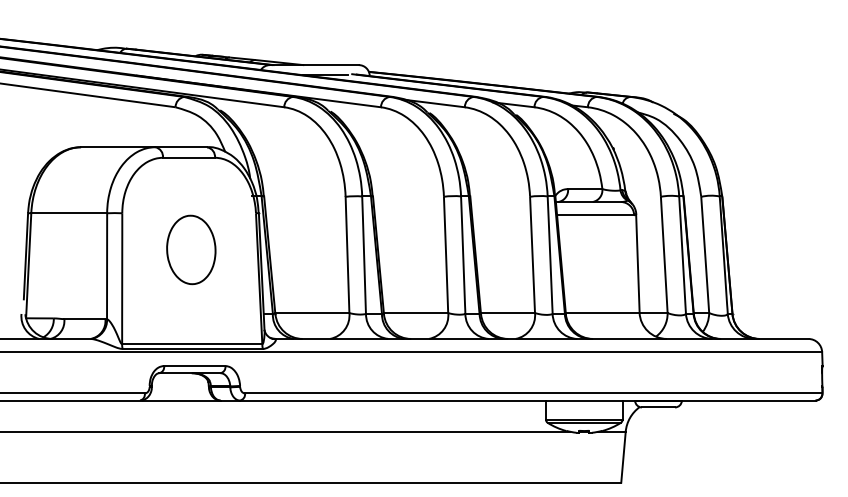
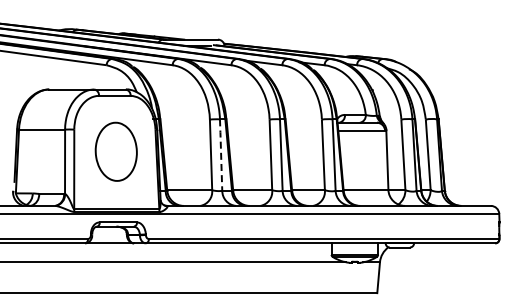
part: (190, 249) -> (115, 151), size x1.4
line: (364, 255) -> (221, 155), solid -> dashed

